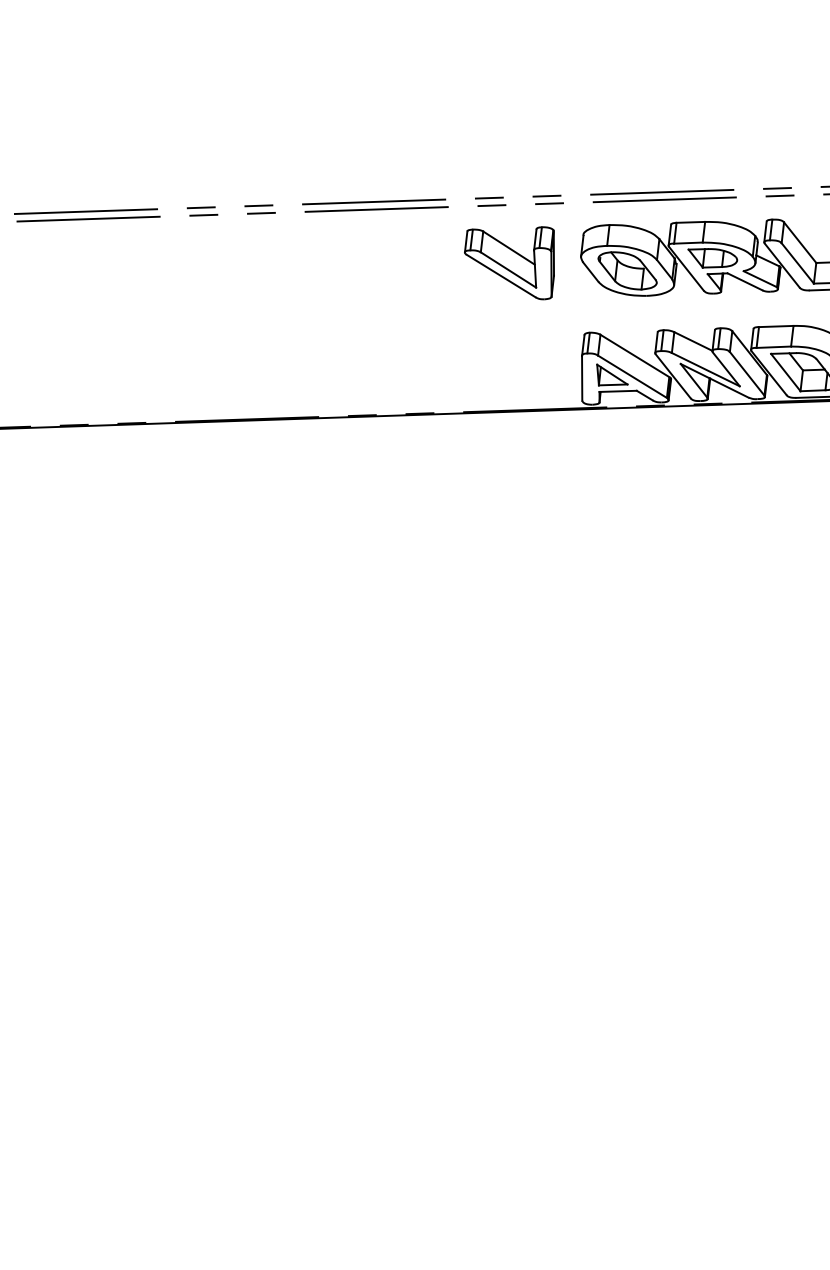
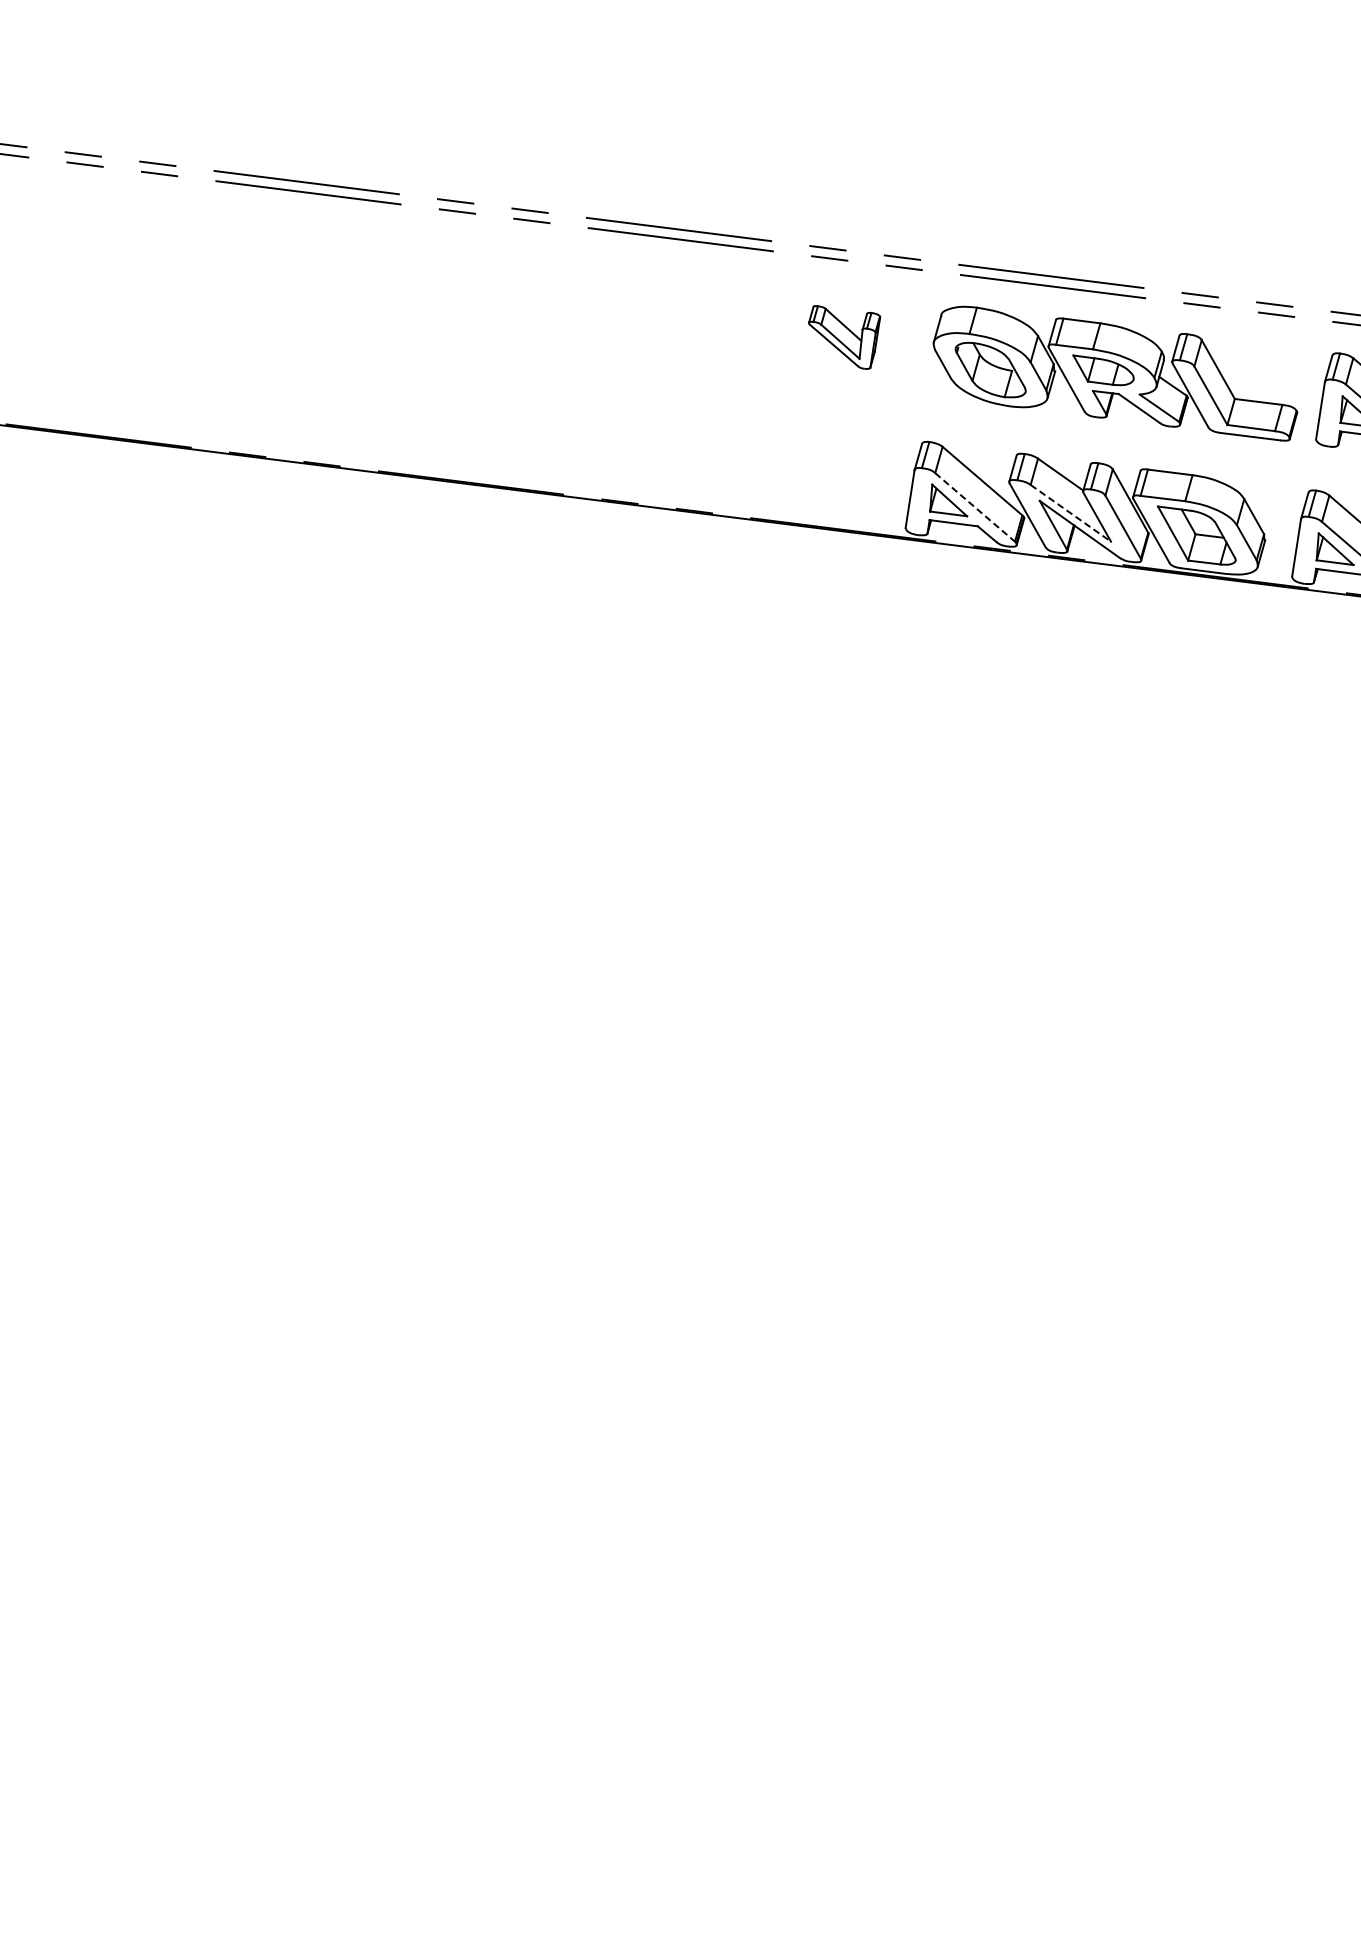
part: (512, 263) -> (844, 337), size x0.6
line: (706, 369) -> (1071, 513), solid -> dashed
line: (632, 376) -> (975, 507), solid -> dashed

